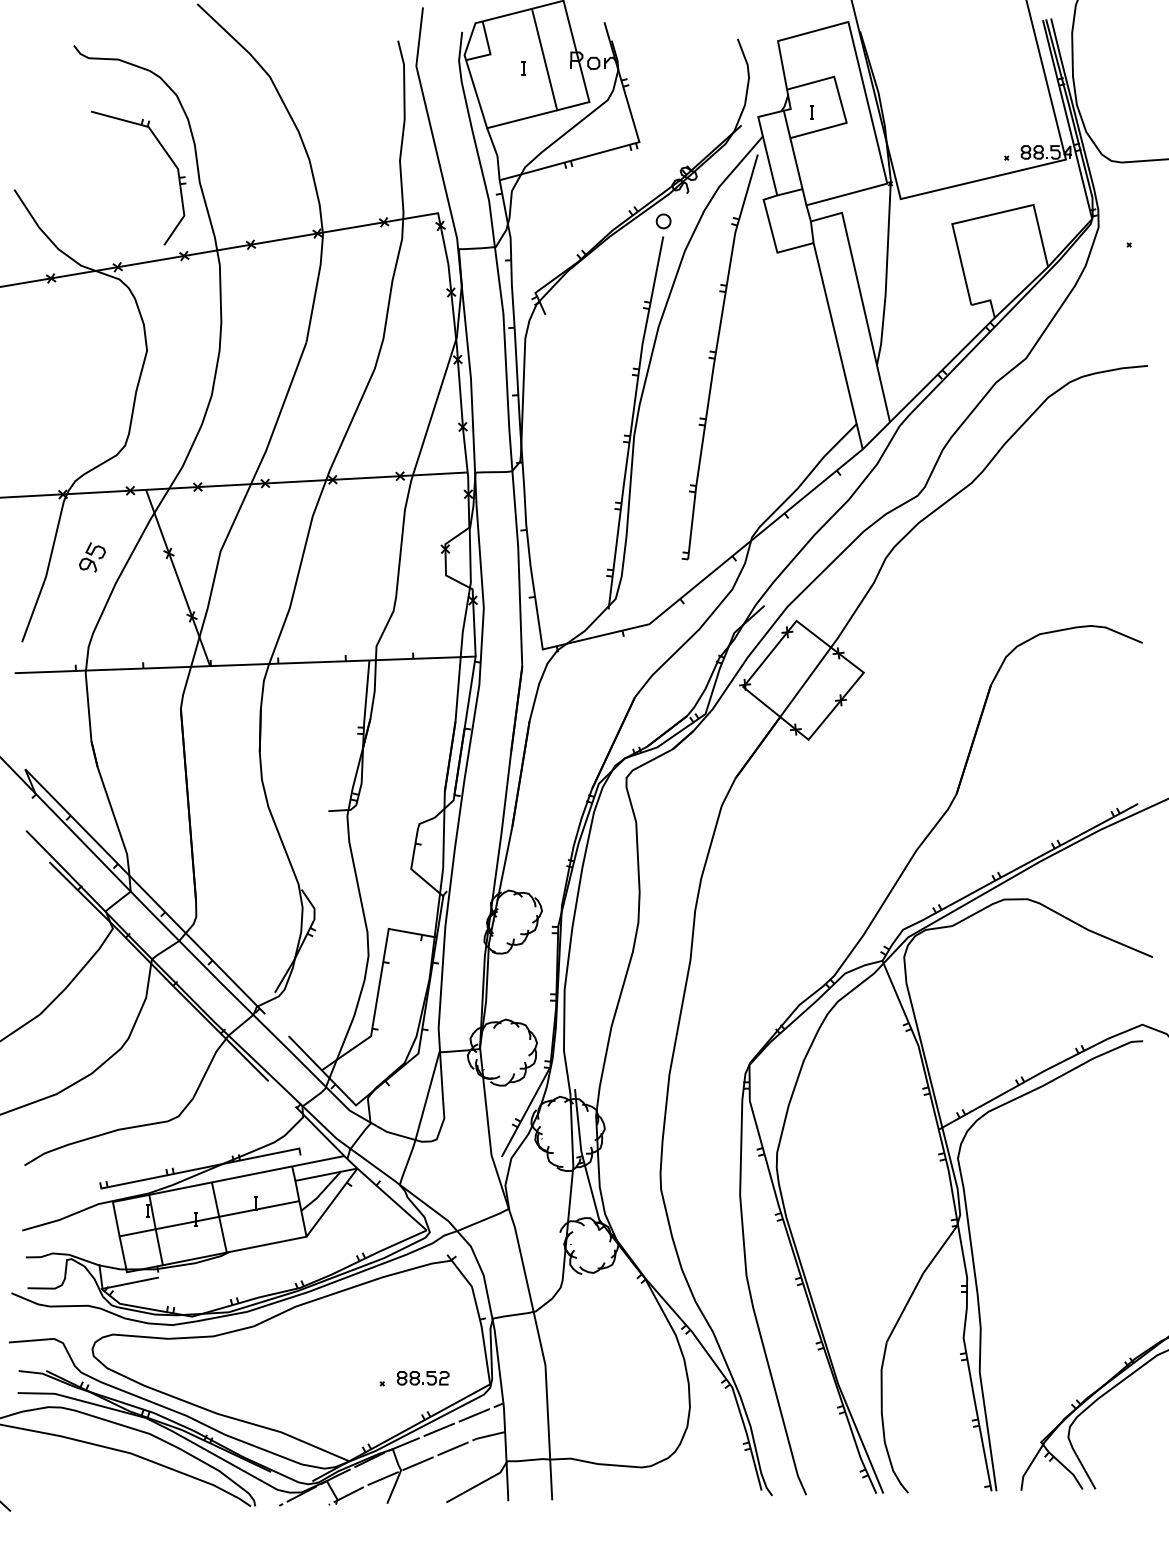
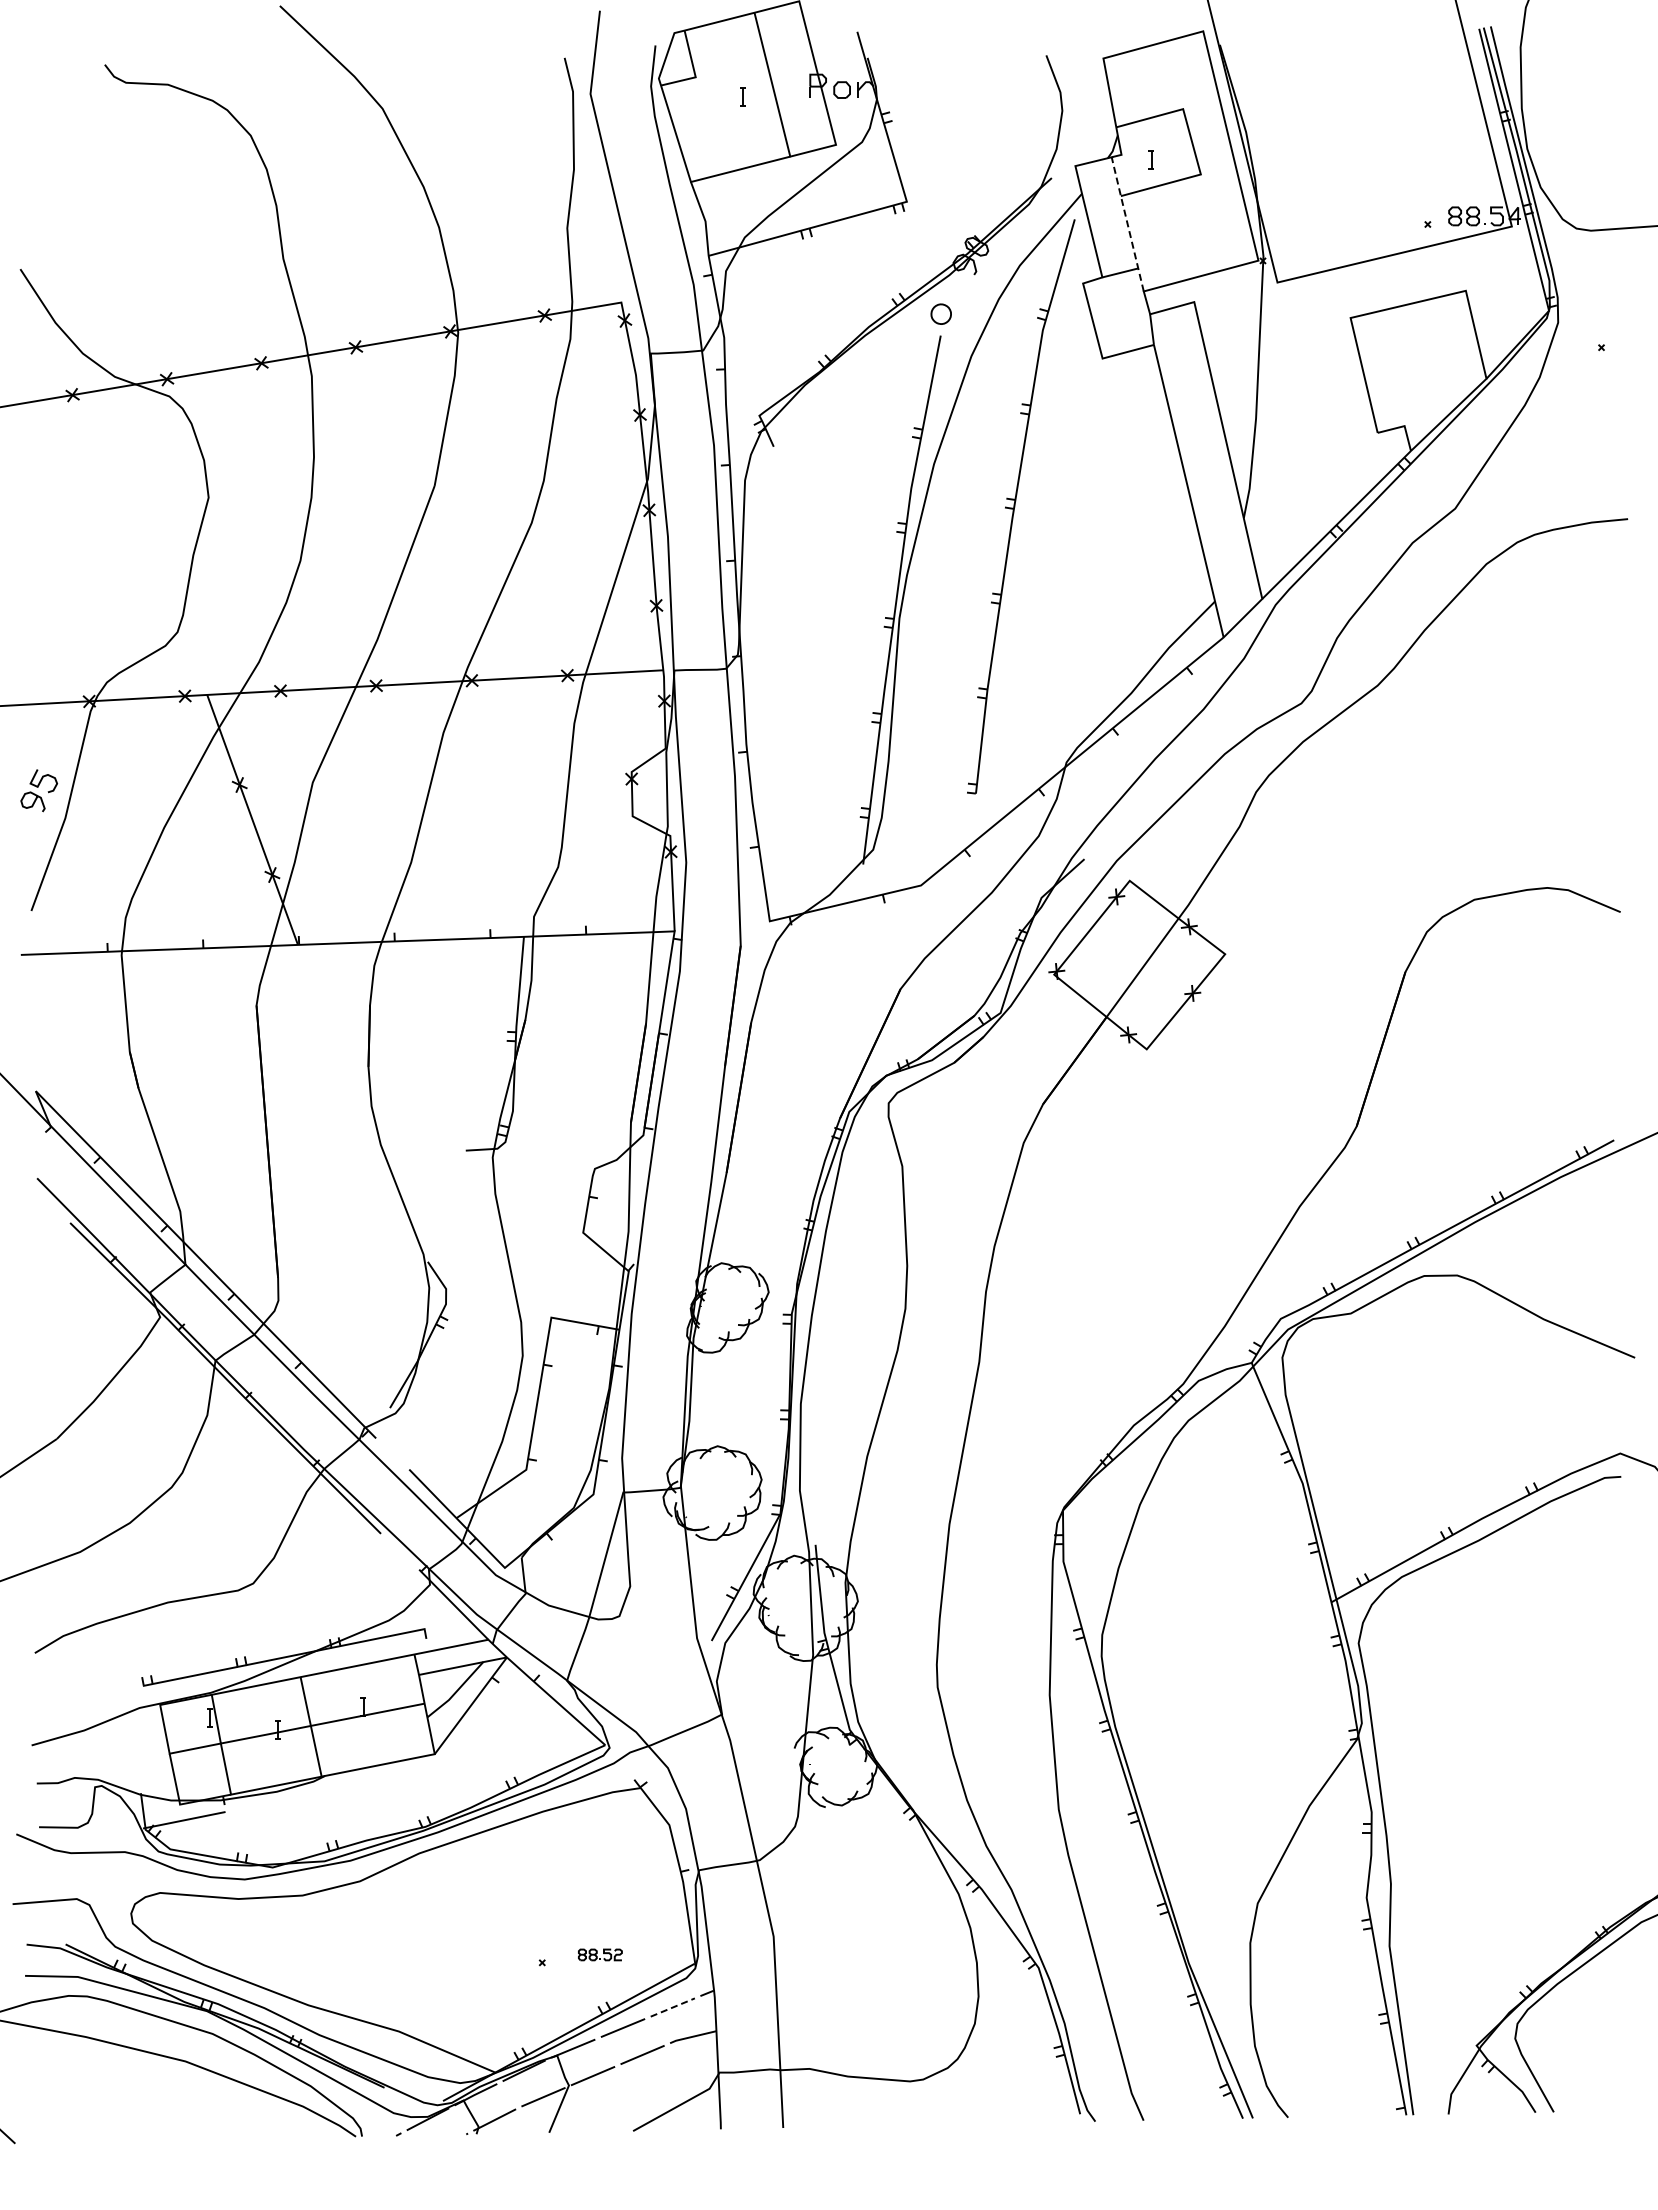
part: (167, 155) -> (237, 220), removed
line: (794, 157) -> (1127, 223), solid -> dashed
part: (92, 557) -> (39, 790), moved
part: (423, 1377) -> (600, 1954), size x0.6
line: (474, 1415) -> (672, 2007), solid -> dashed

